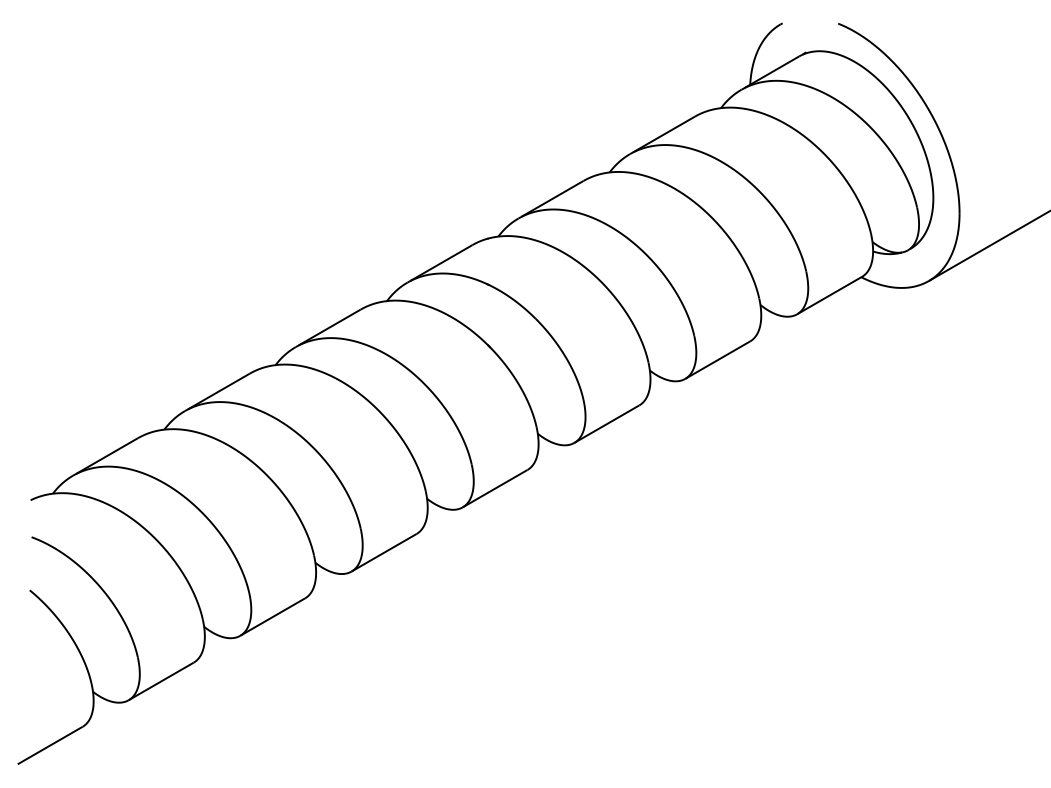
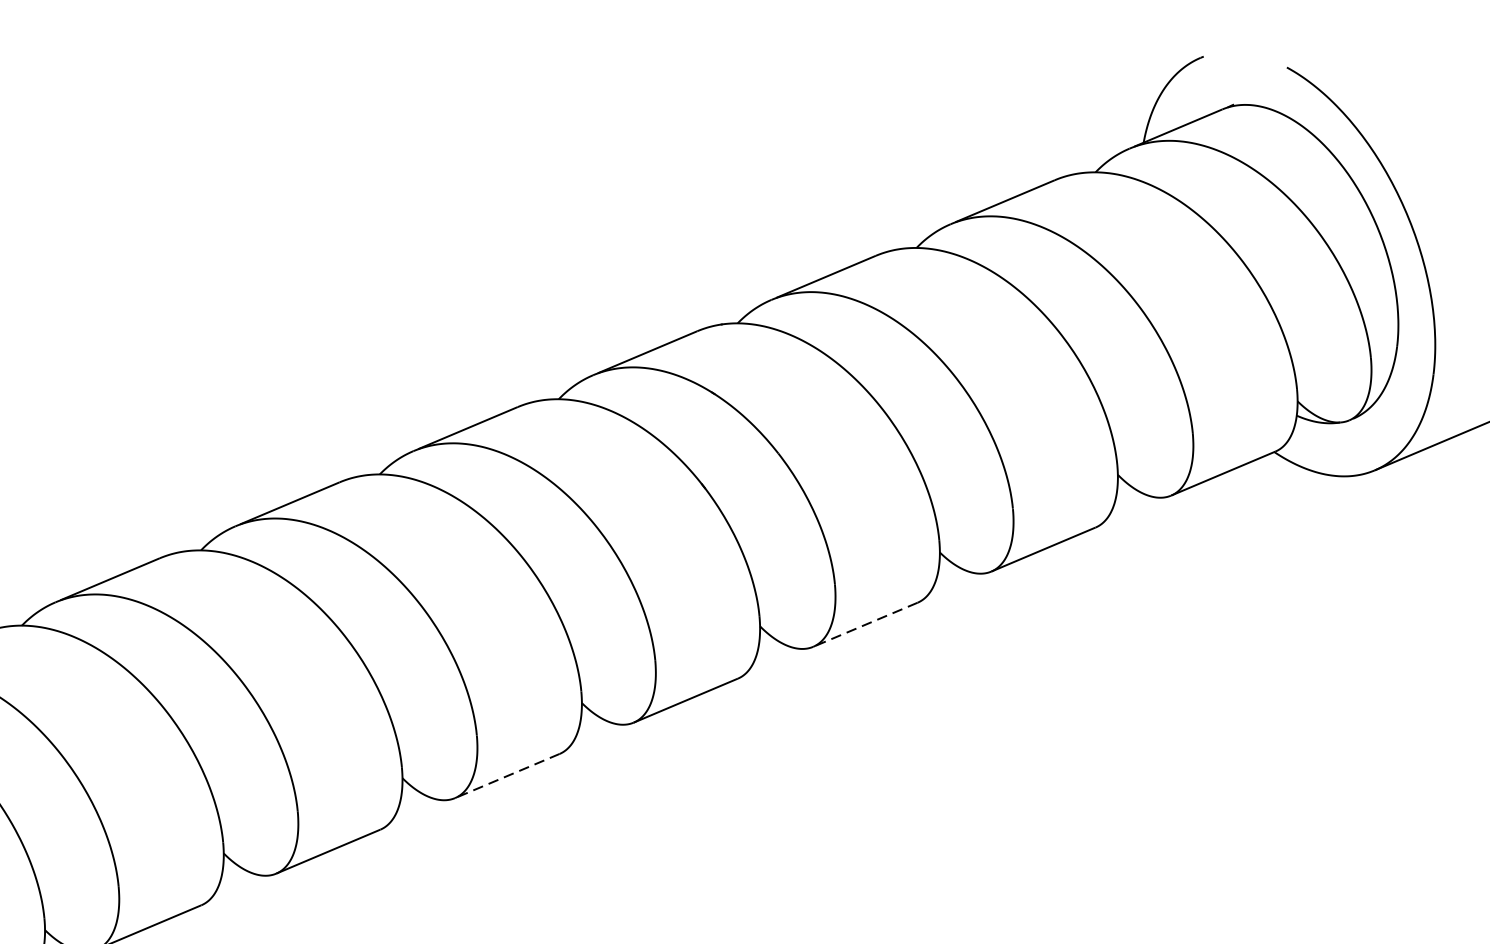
line: (606, 424) -> (864, 625), solid -> dashed
line: (384, 552) -> (508, 775), solid -> dashed

